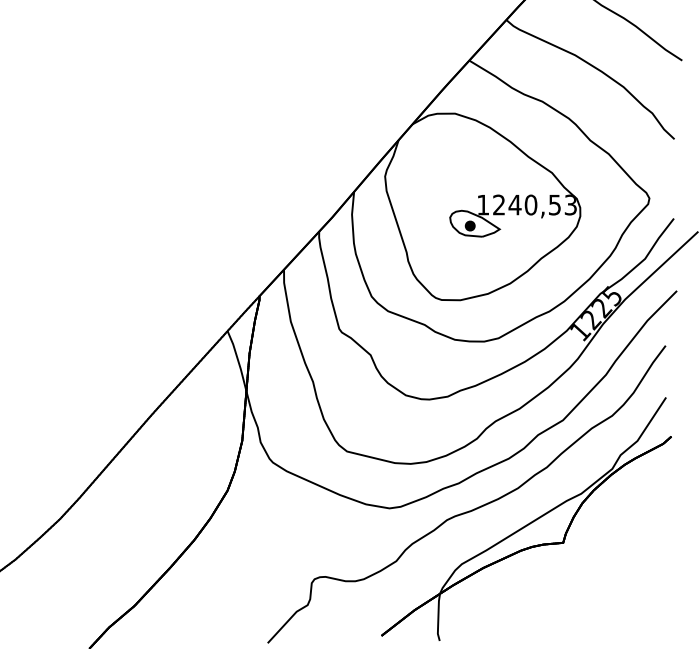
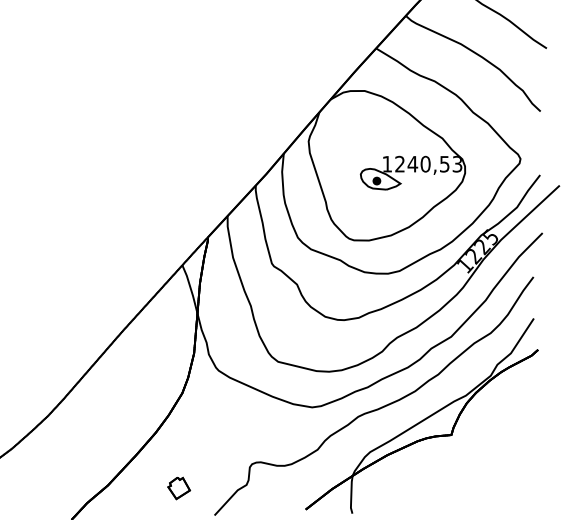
part: (224, 609) -> (179, 488), added

